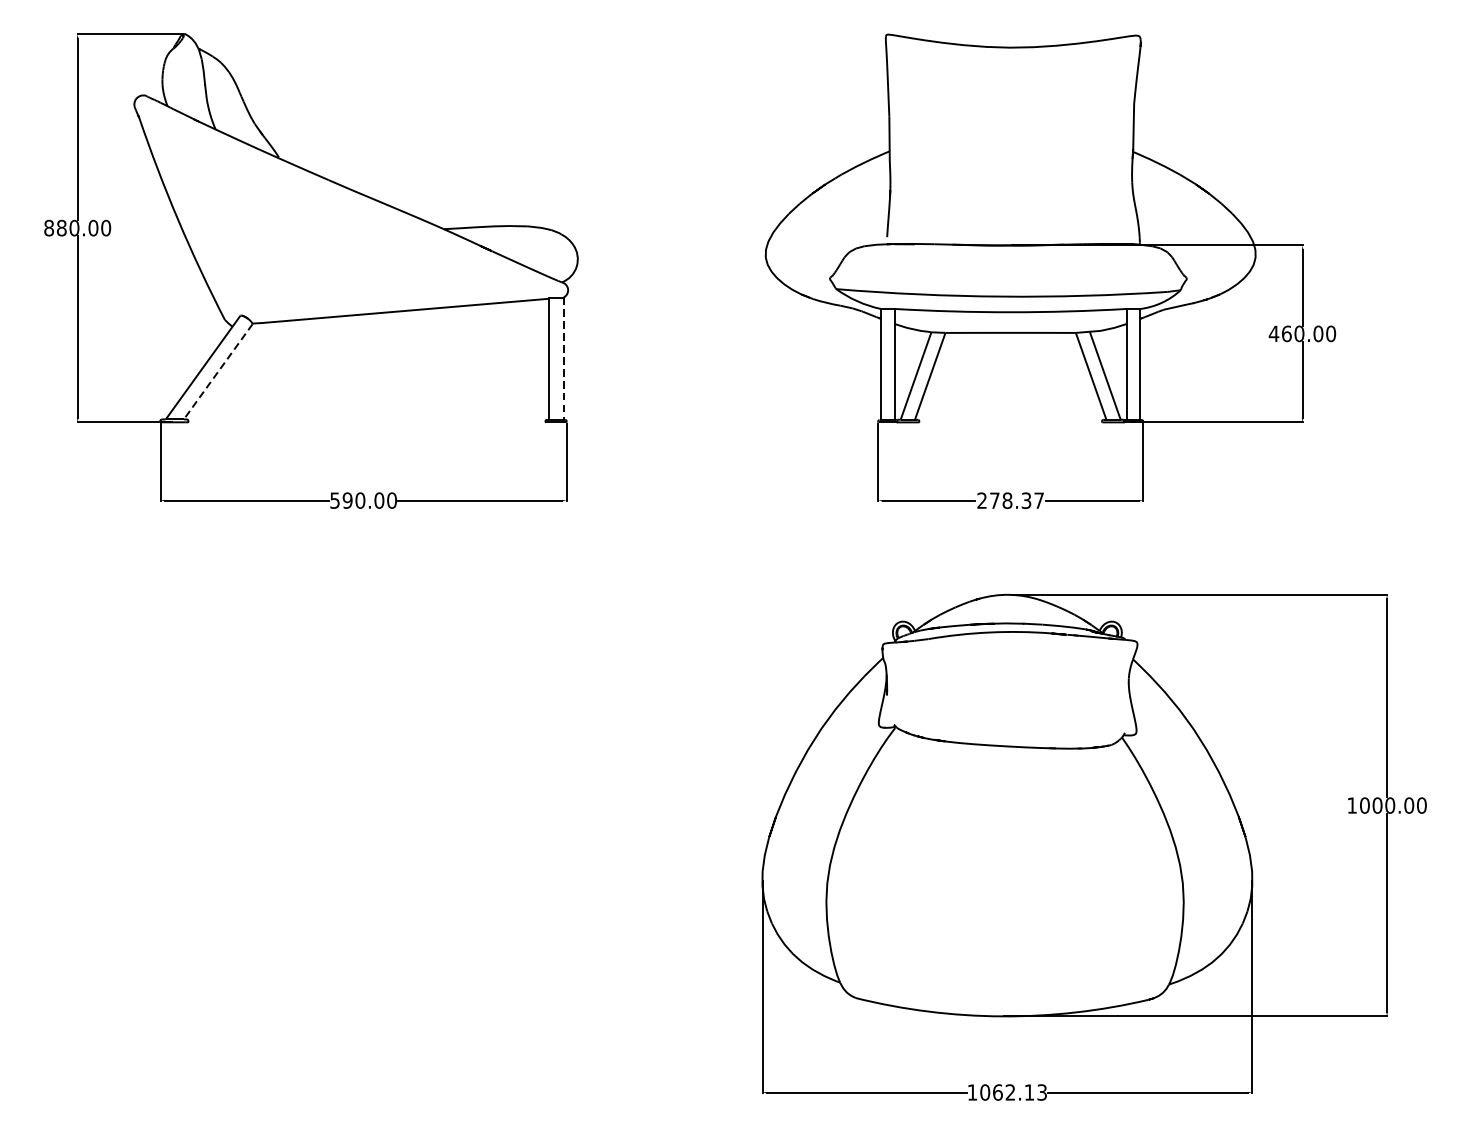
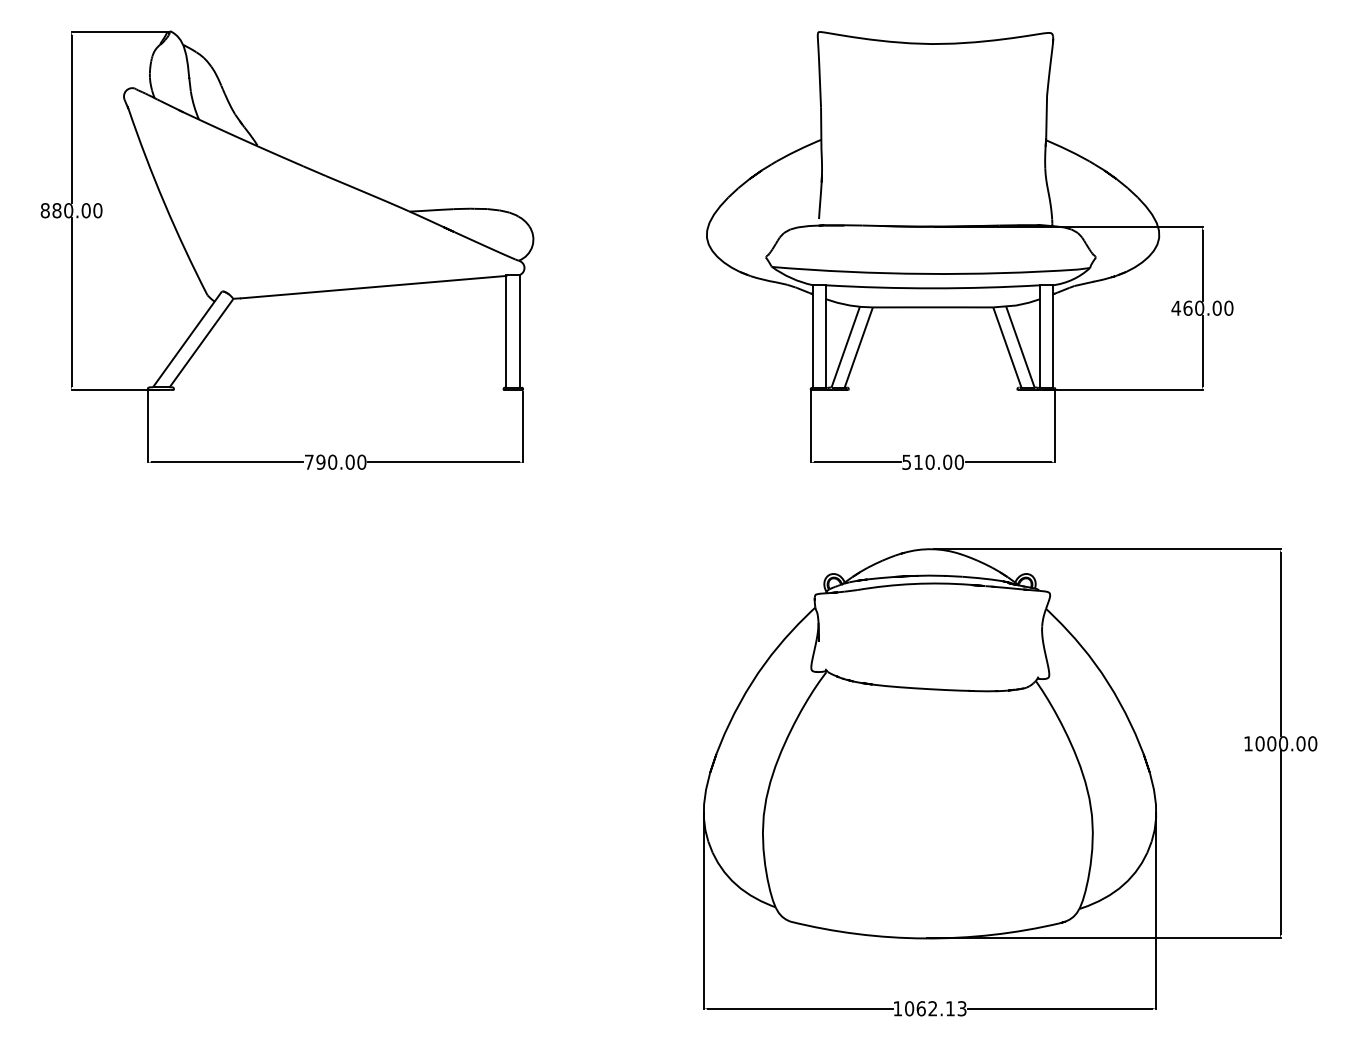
line: (563, 359) -> (520, 331), dashed -> solid
line: (218, 372) -> (201, 343), dashed -> solid
text: (334, 499) -> (308, 461), 590.00 -> 790.00
text: (1010, 499) -> (932, 461), 278.37 -> 510.00

